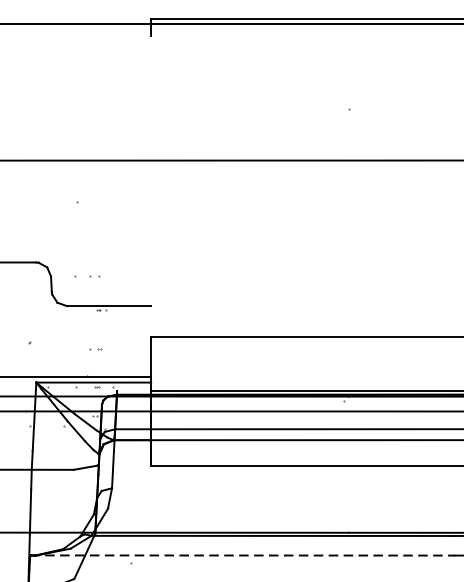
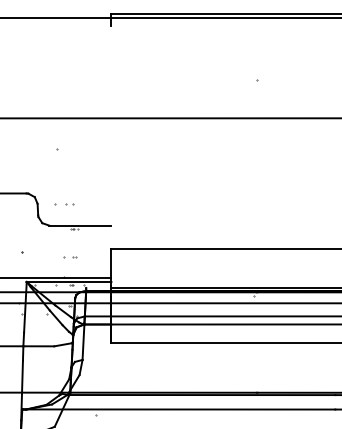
part: (95, 349) -> (70, 257), size x1.67
line: (242, 555) -> (178, 409), dashed -> solid

